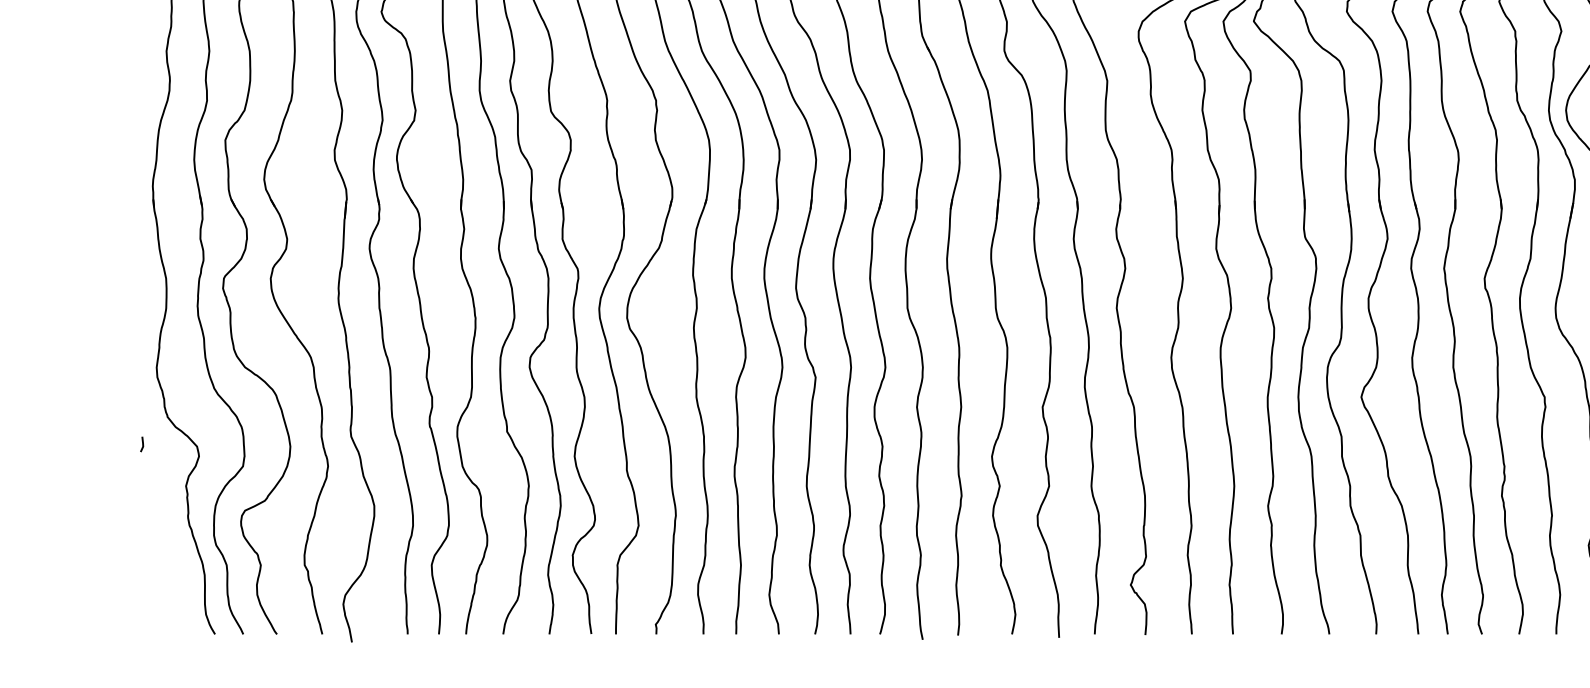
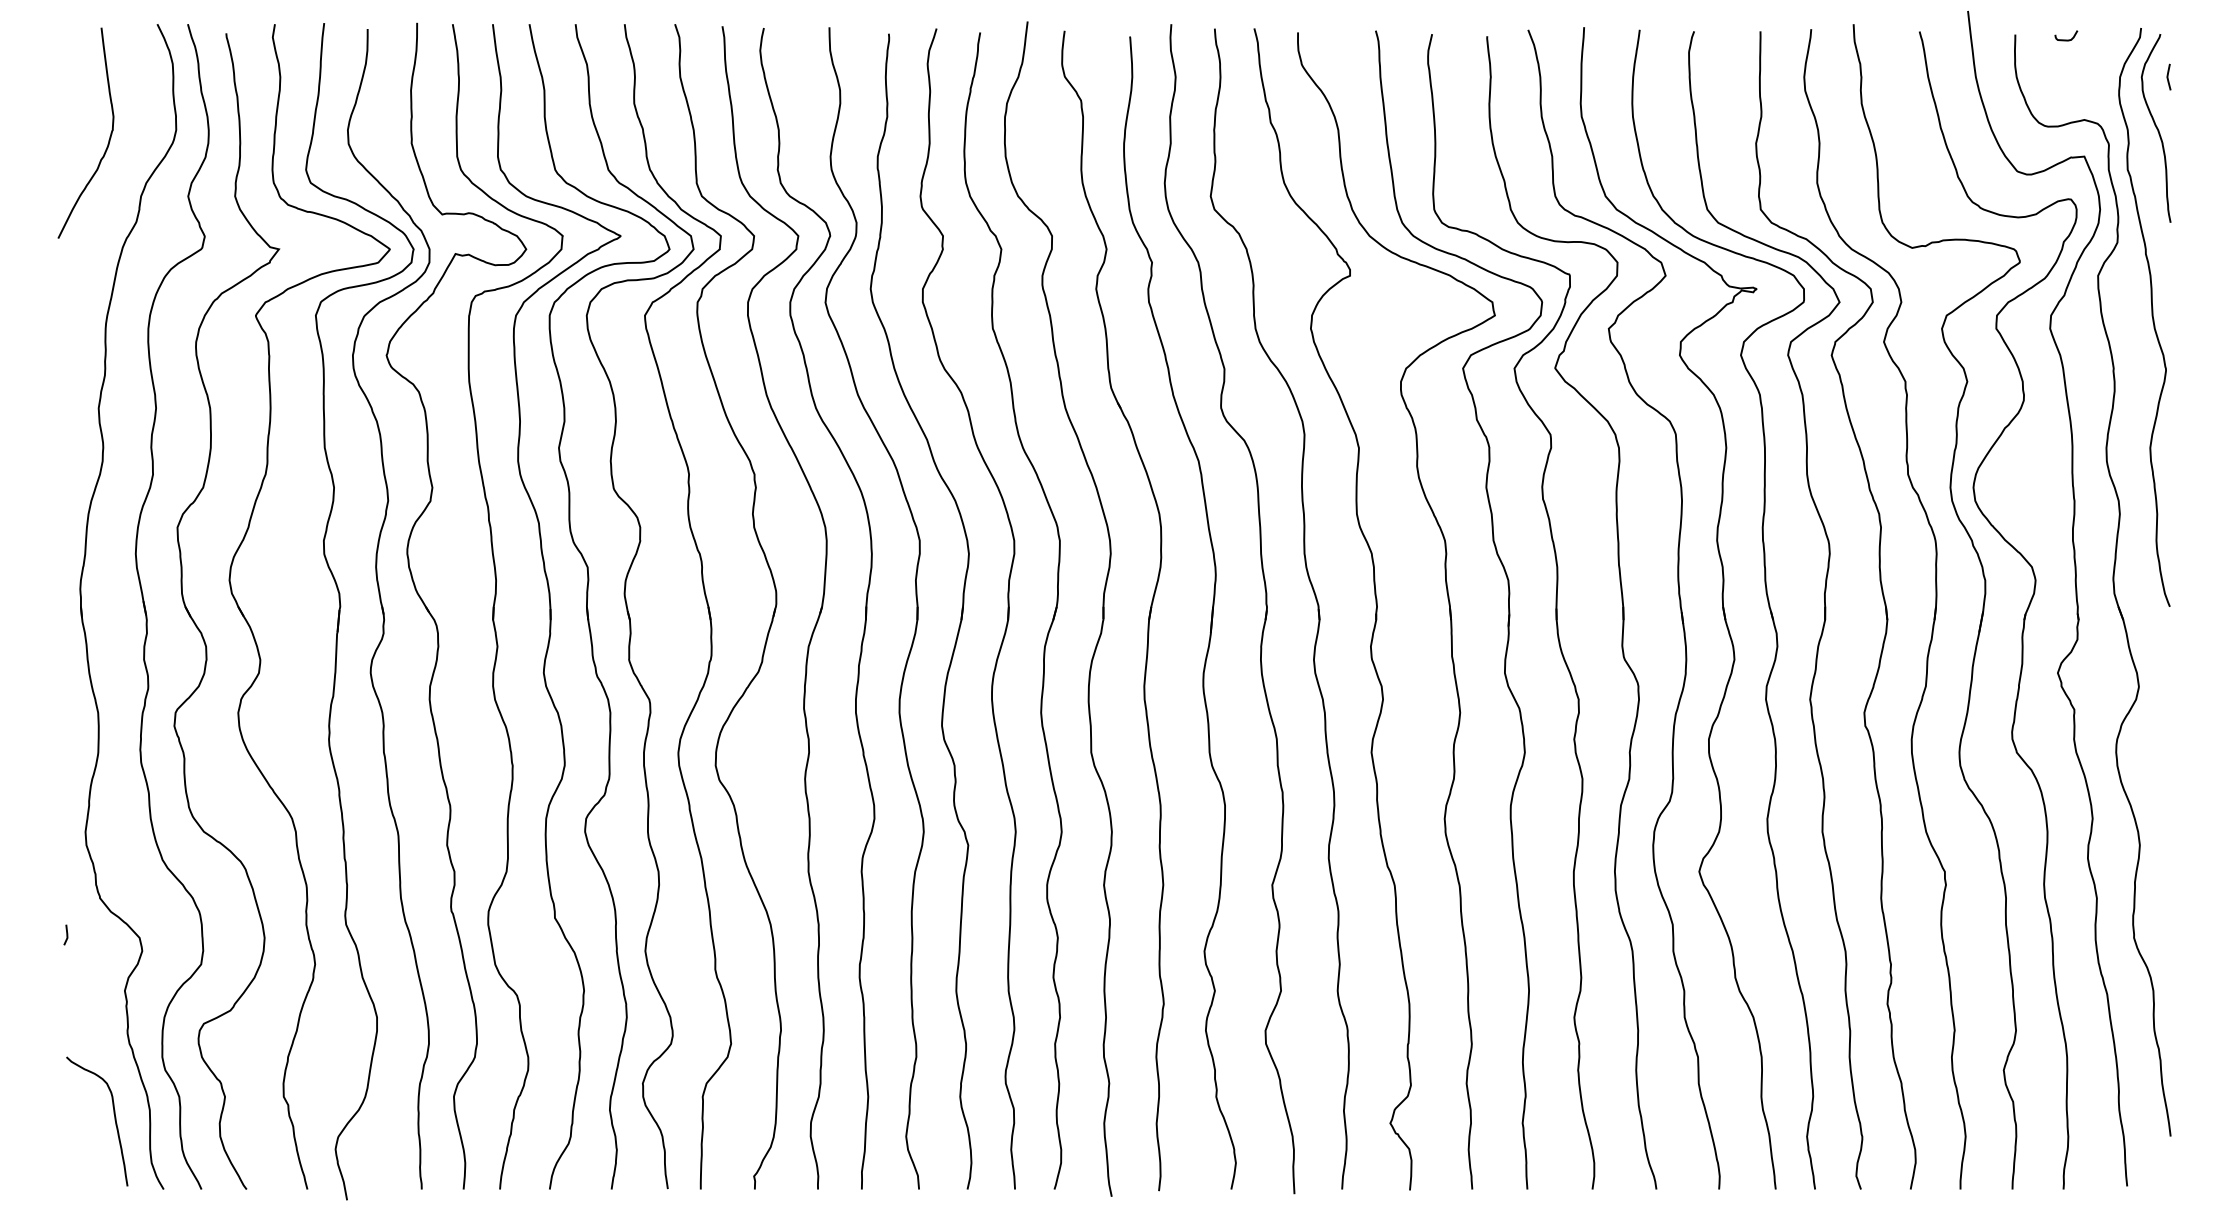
curve: (178, 582) -> (114, 1120), added

